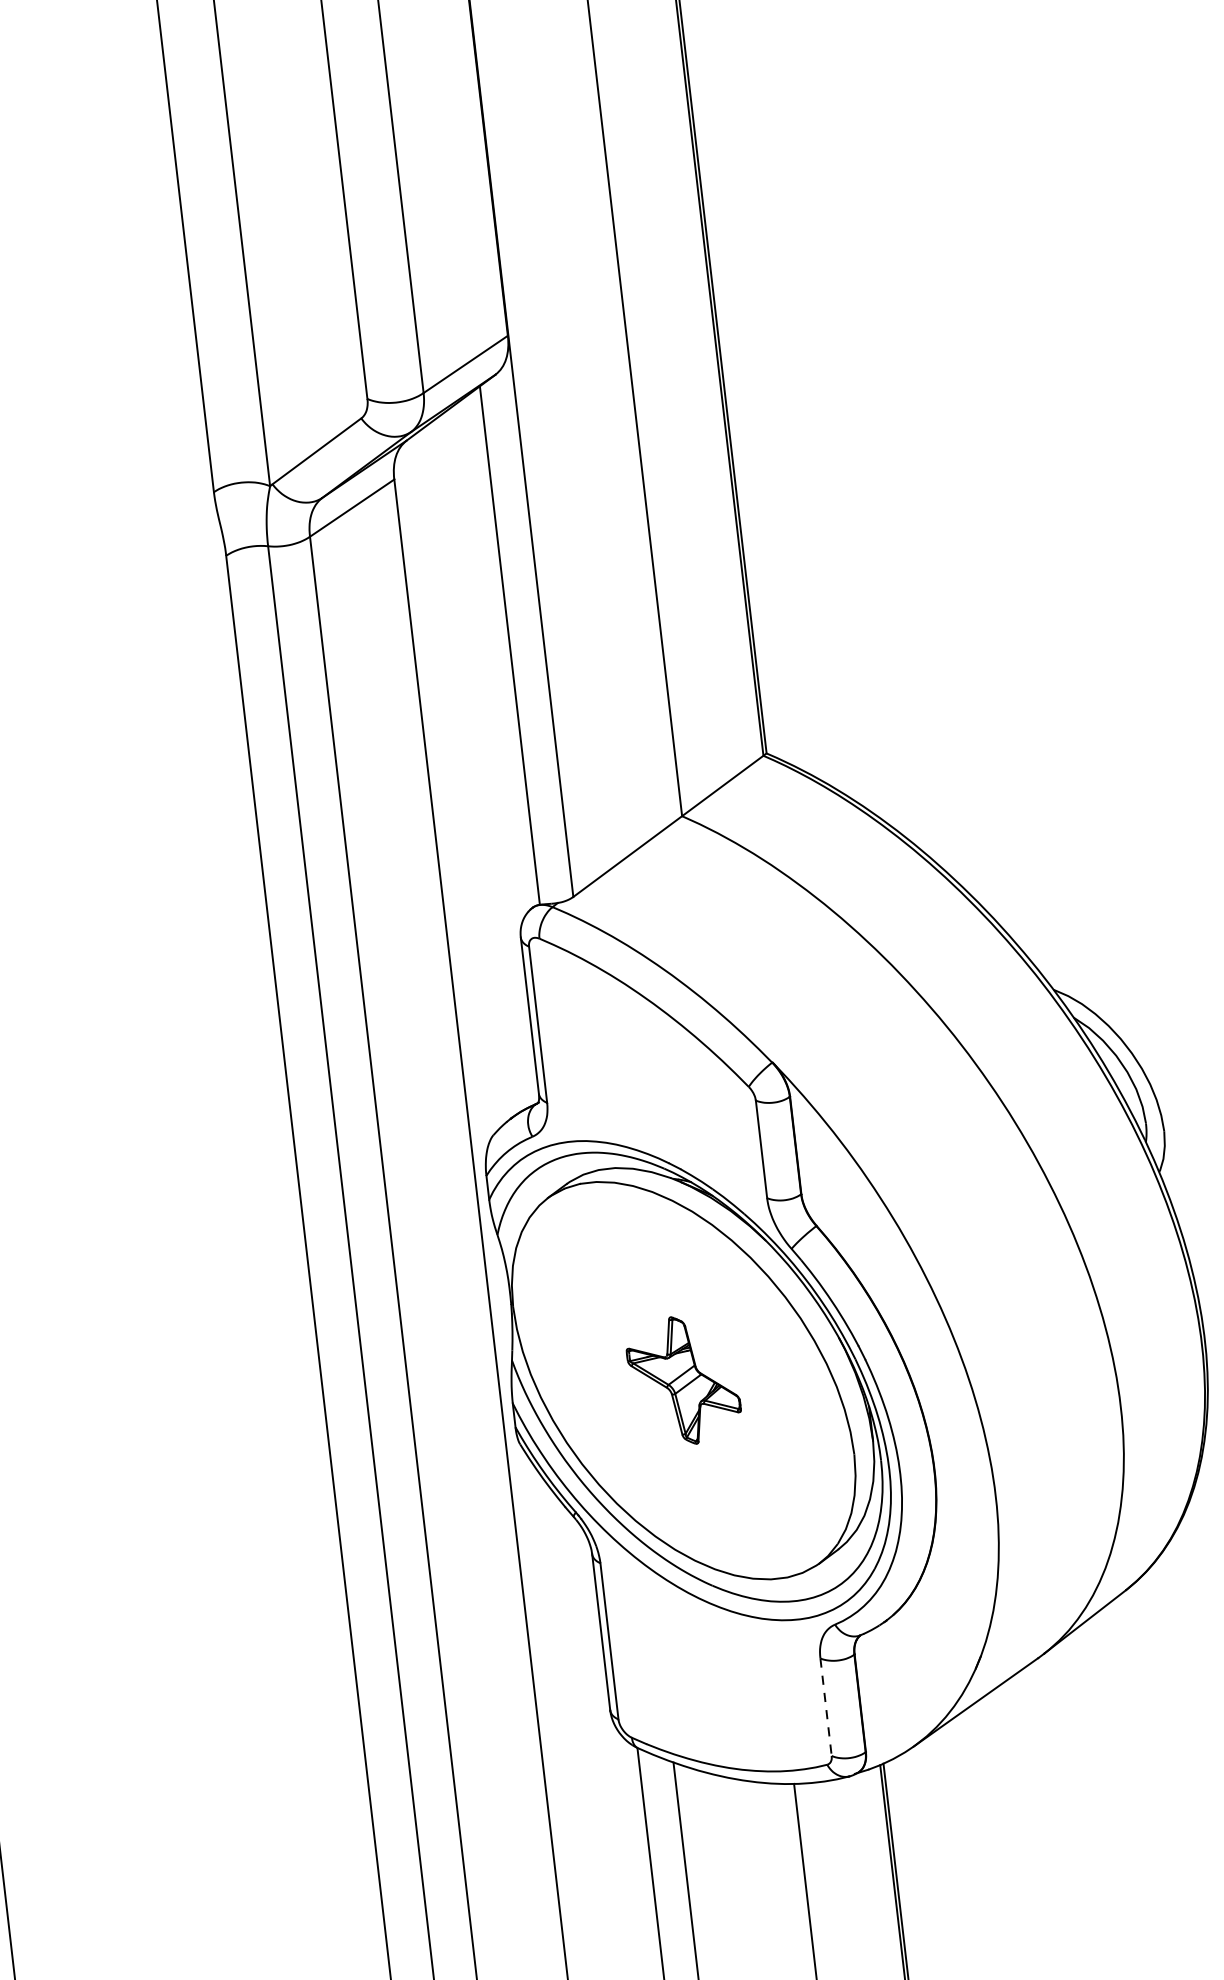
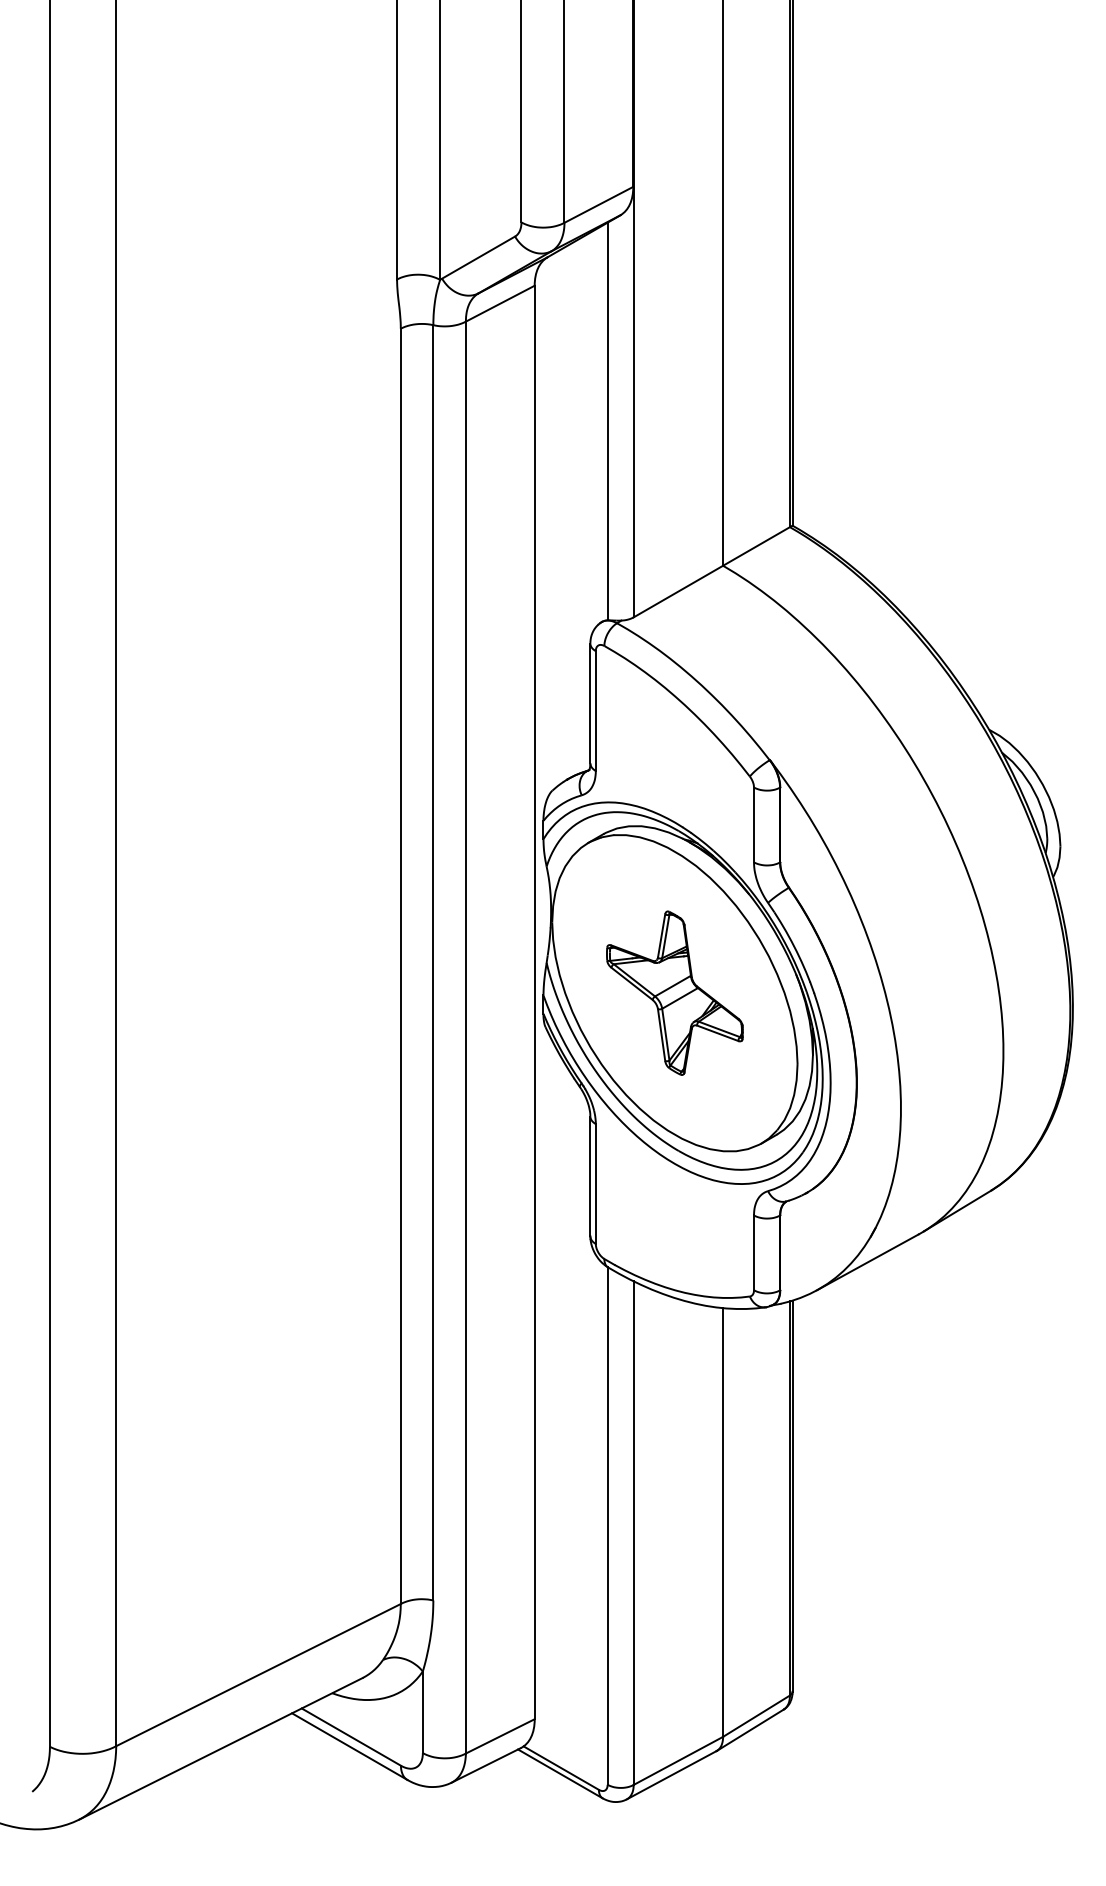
part: (683, 1379) -> (674, 992), size x1.67
line: (826, 1707) -> (754, 1253), dashed -> solid

